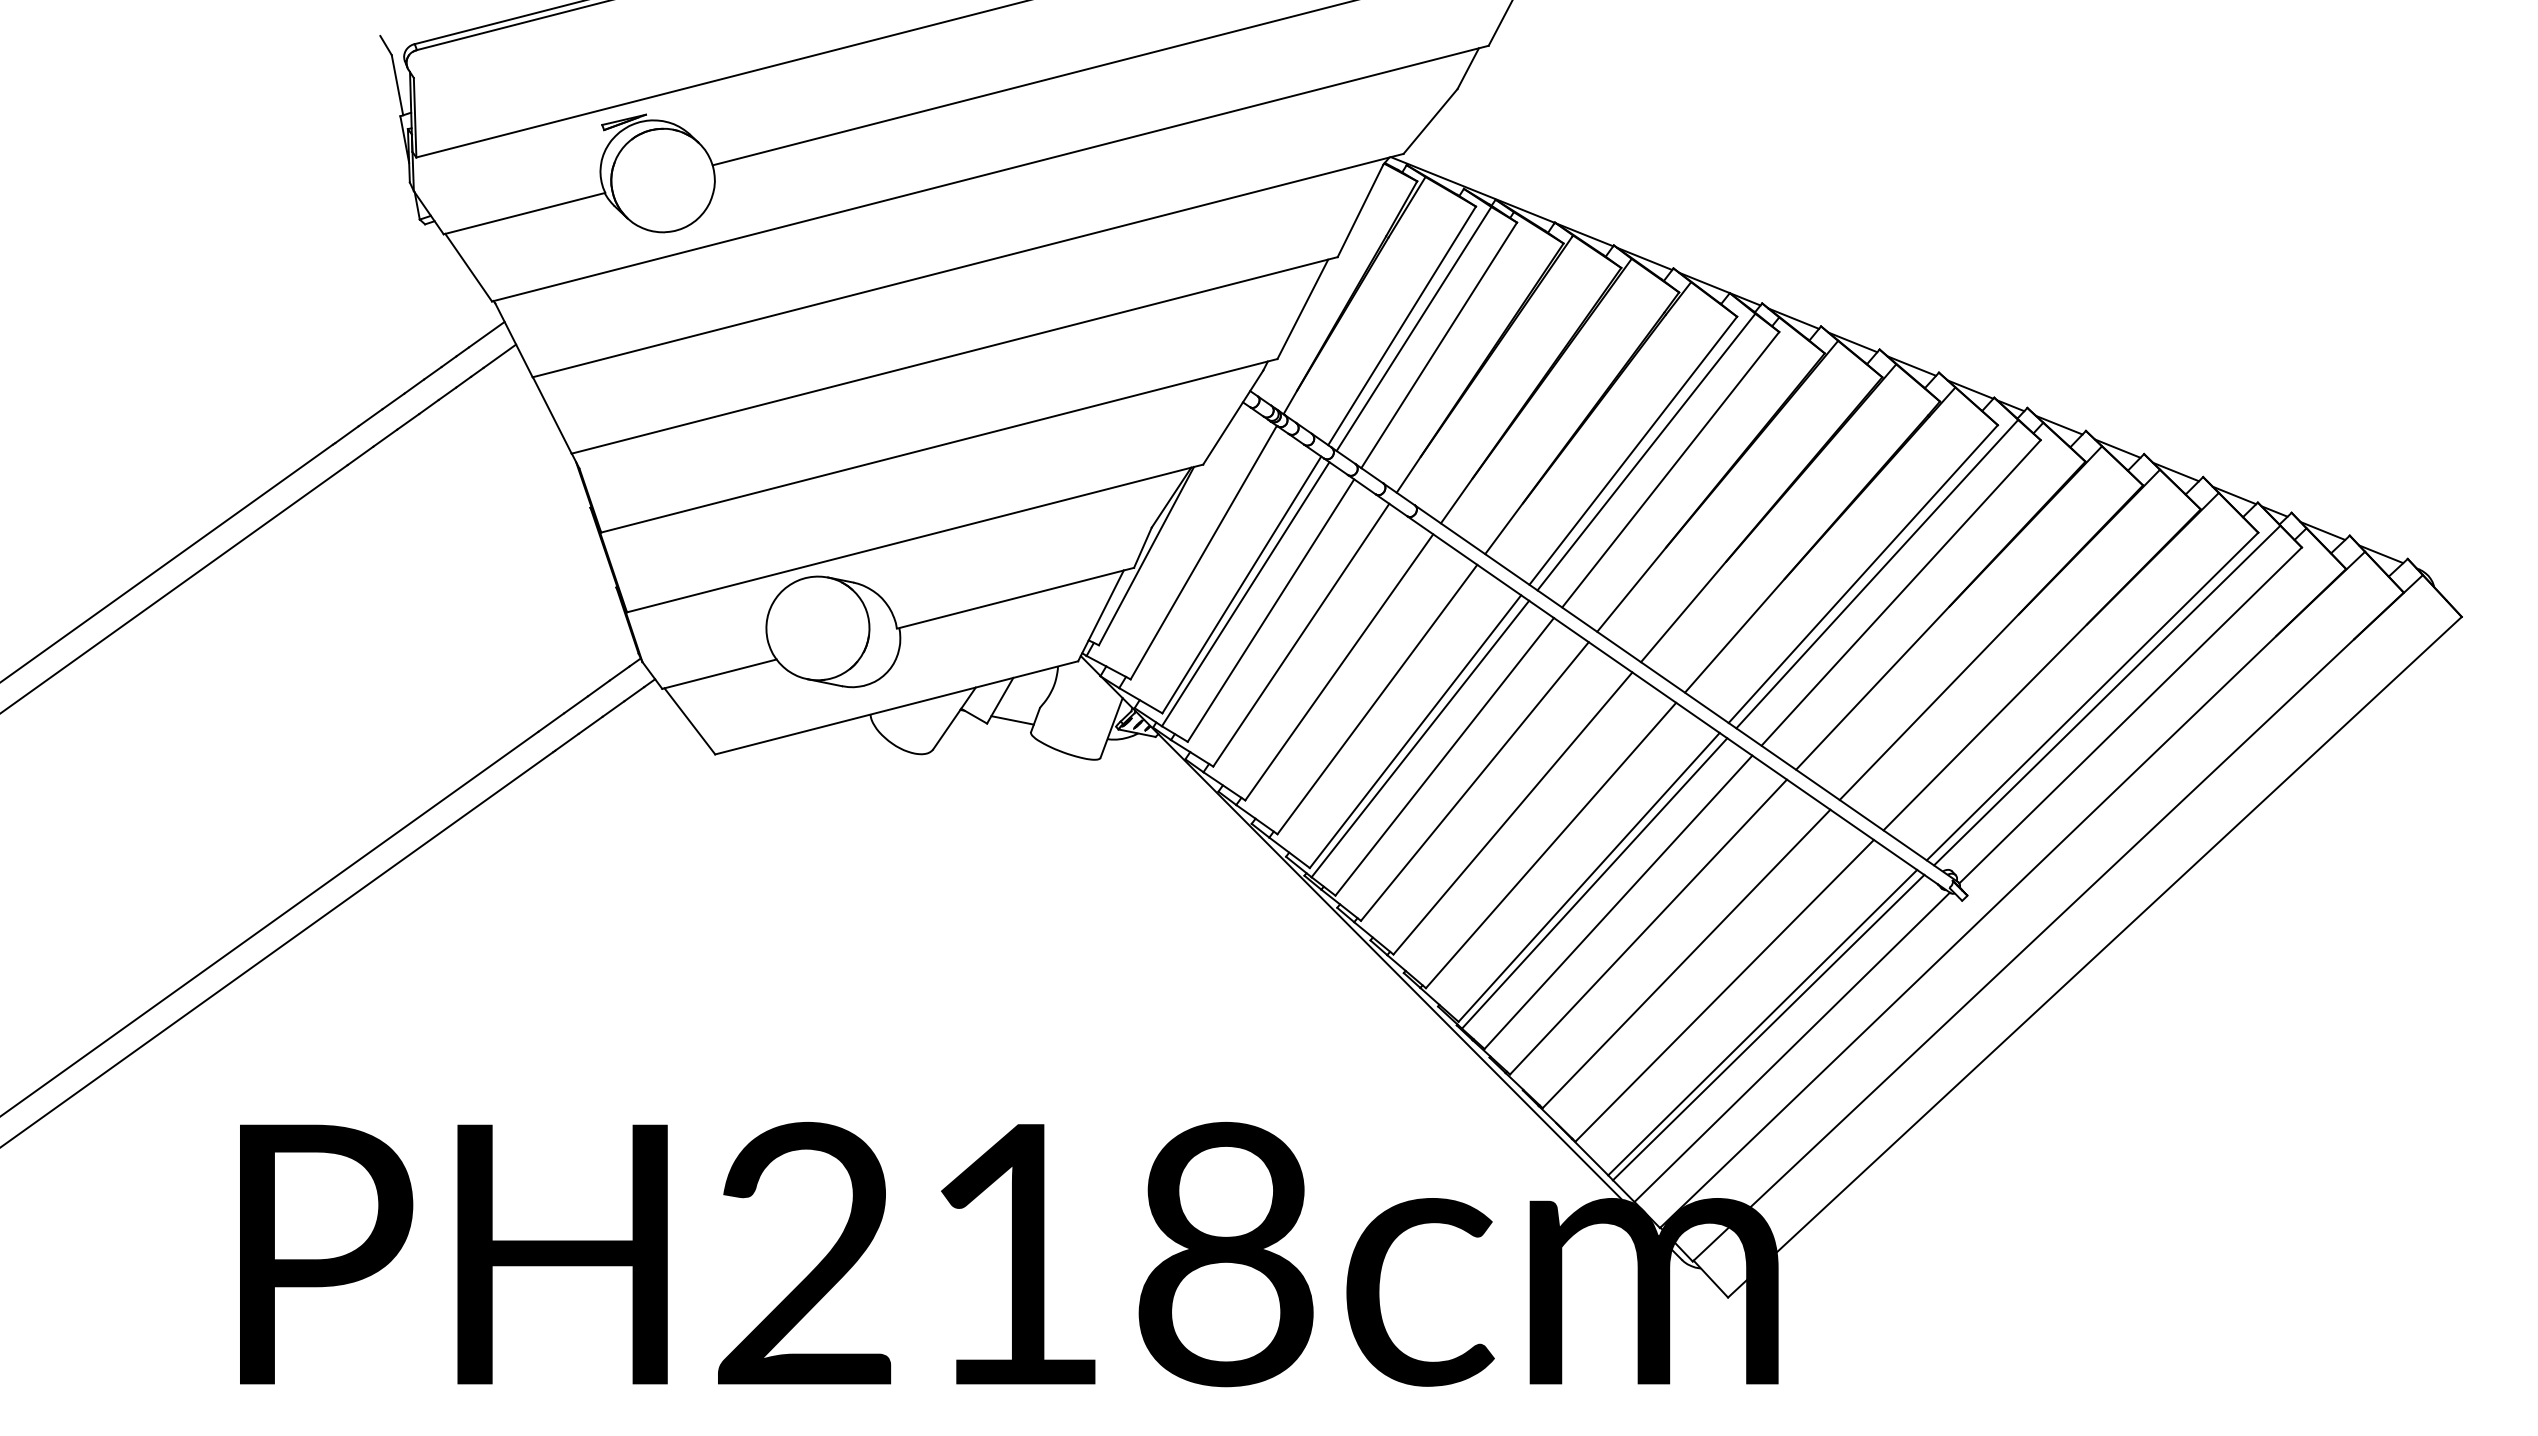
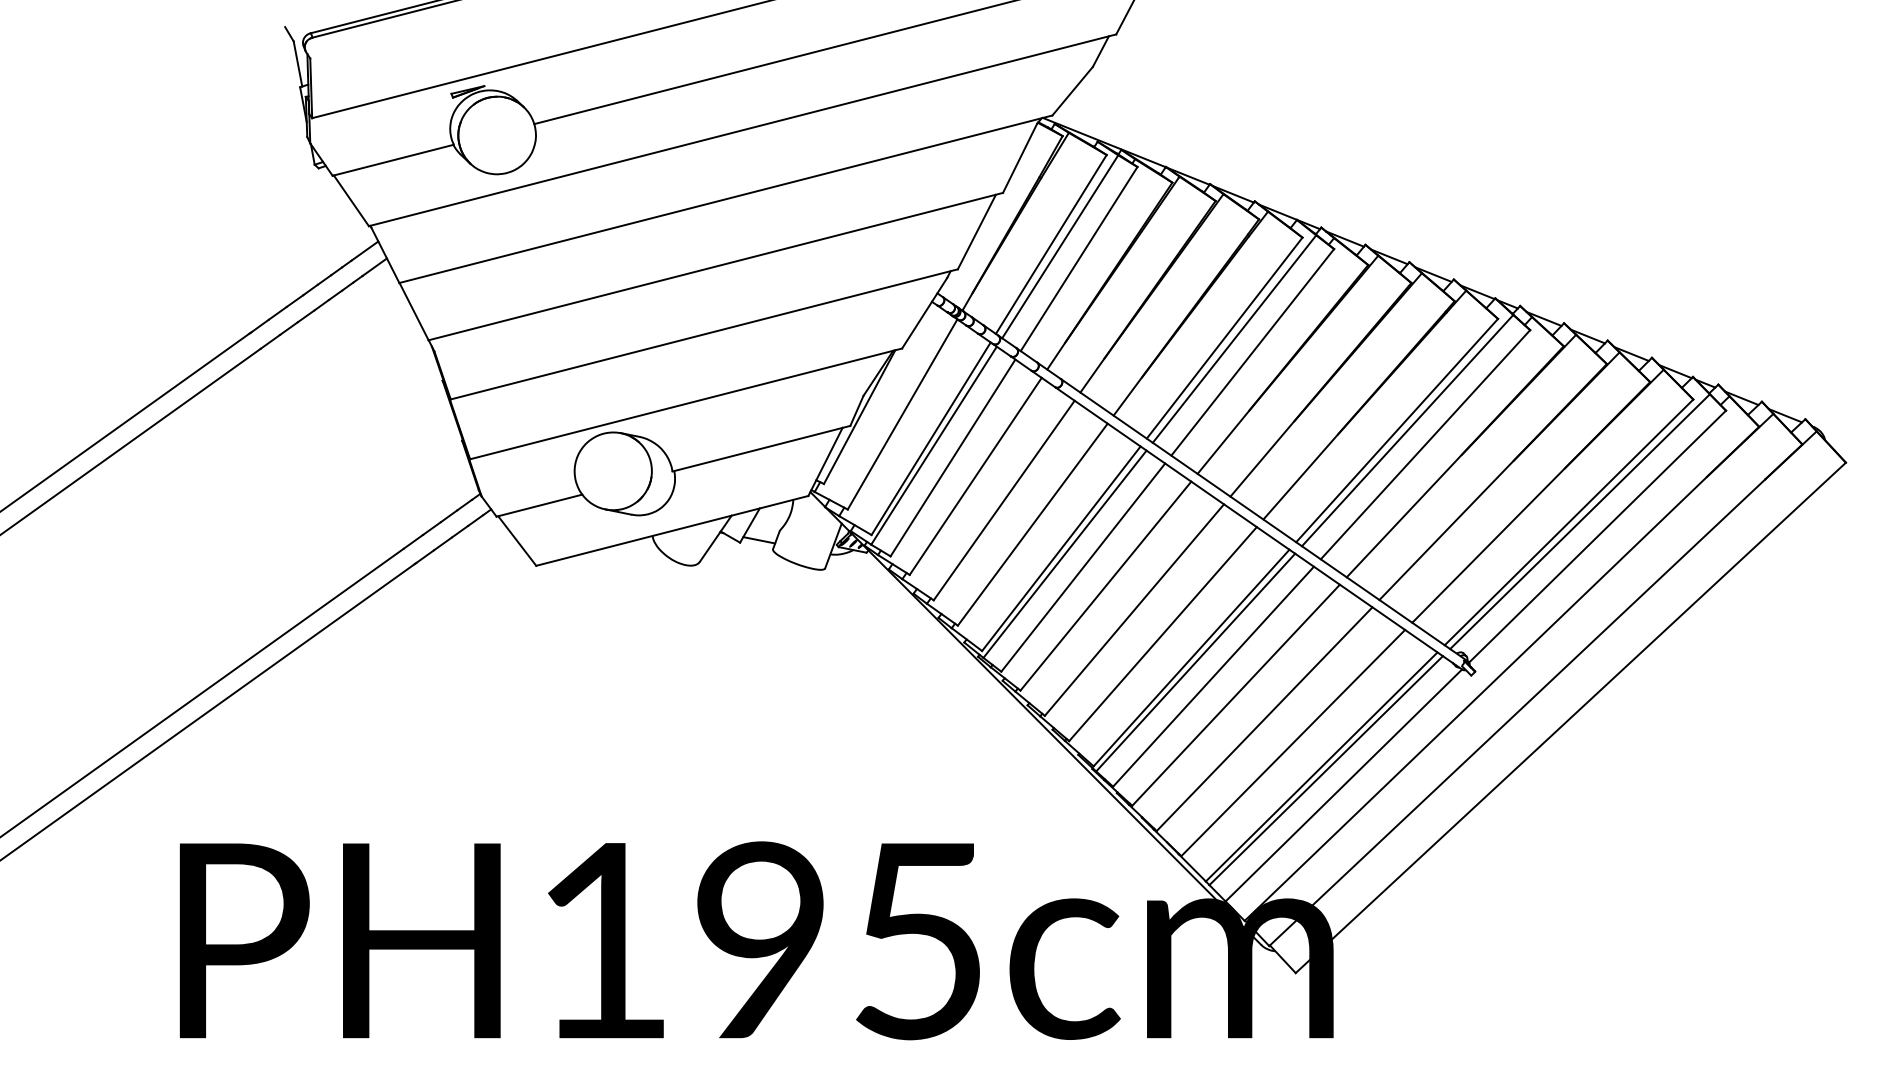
text: (1015, 1254) -> (761, 940), PH218cm -> PH195cm

